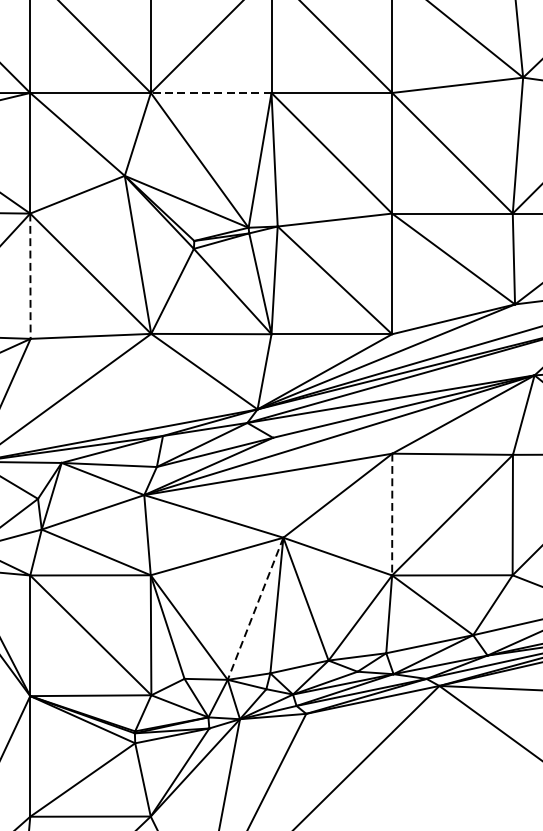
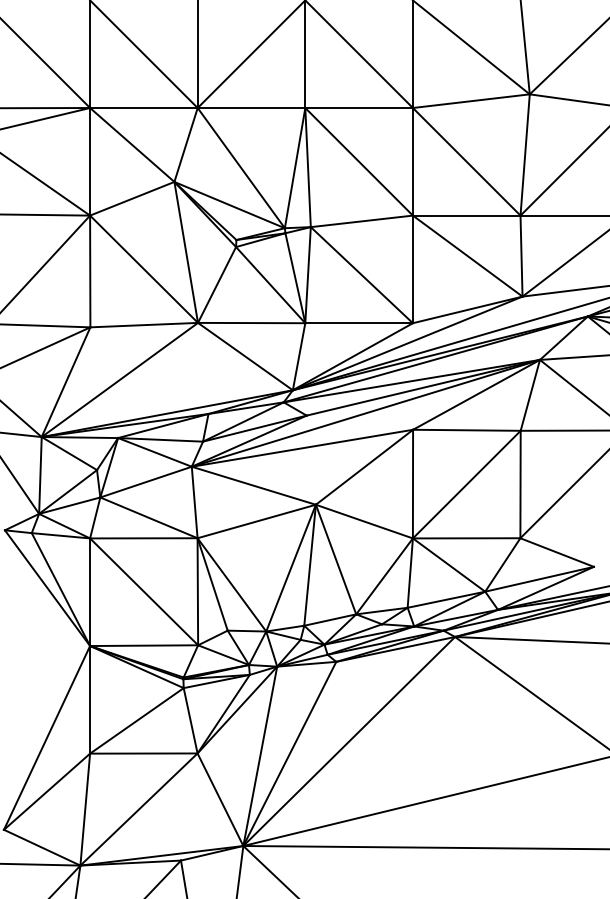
line: (211, 93) -> (251, 108), dashed -> solid
line: (30, 276) -> (90, 271), dashed -> solid
line: (392, 515) -> (413, 484), dashed -> solid
line: (254, 609) -> (290, 568), dashed -> solid

